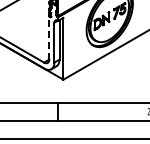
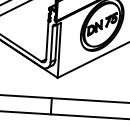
line: (49, 38) -> (47, 40), dashed -> solid

